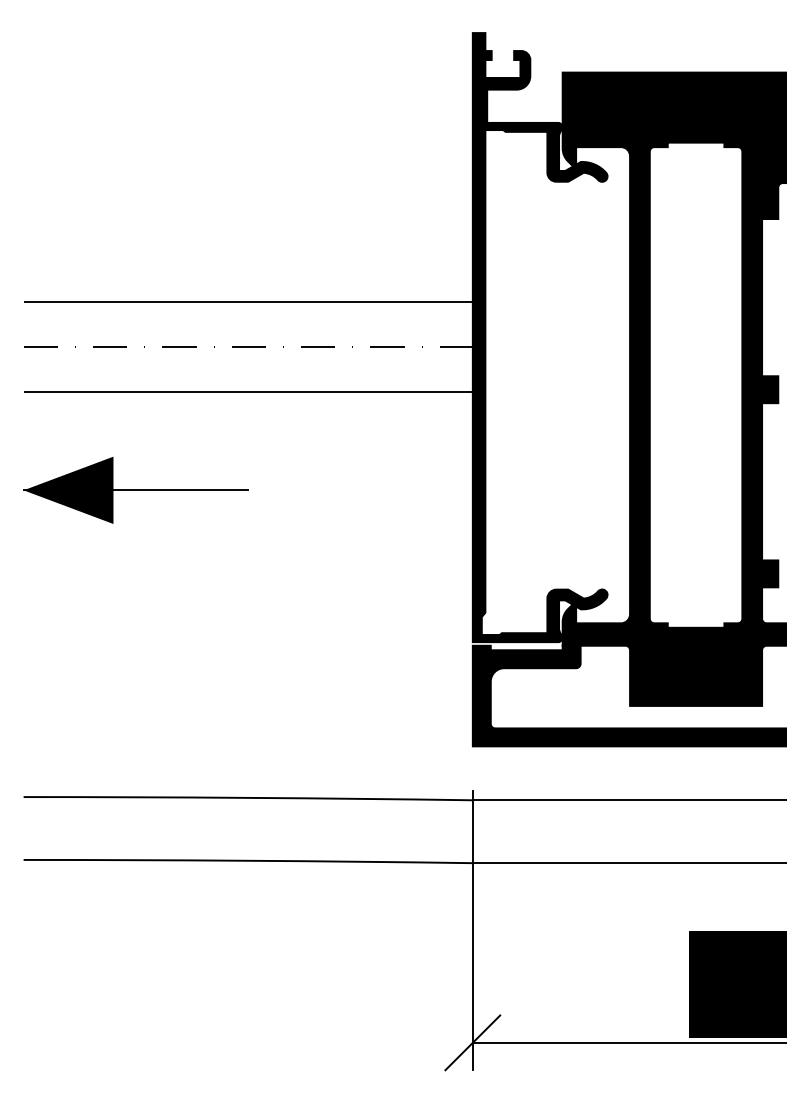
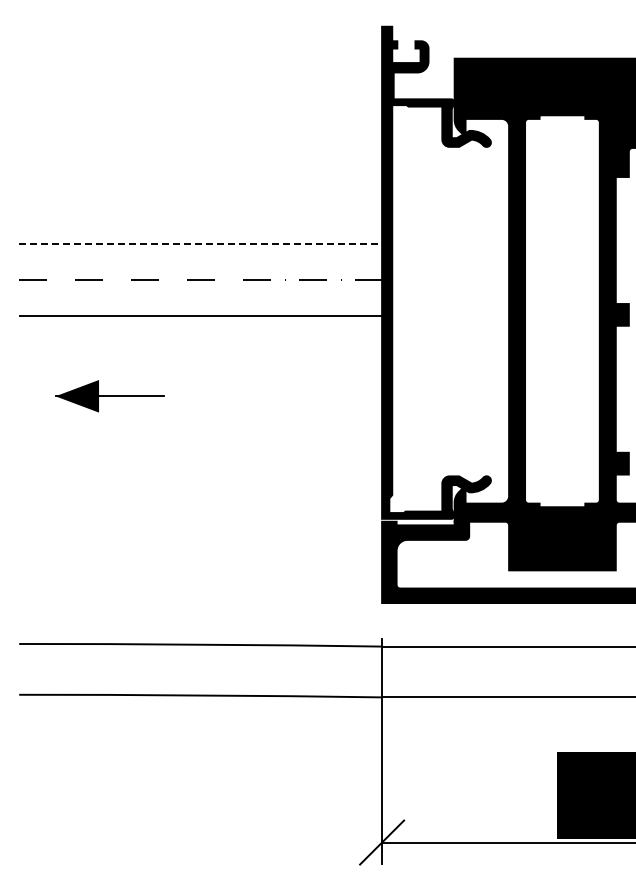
line: (249, 301) -> (201, 243), solid -> dashed
part: (135, 490) -> (109, 396), size x0.6

